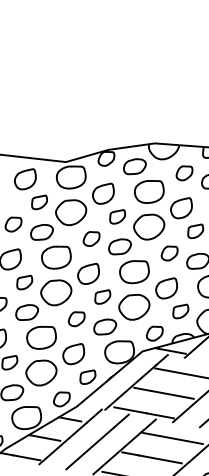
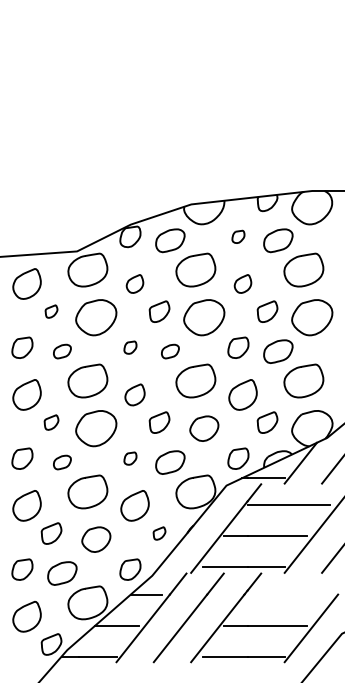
part: (184, 172) -> (238, 236), size x0.6
part: (103, 192) -> (134, 283), size x0.6
part: (39, 202) -> (51, 311), size x0.6
part: (181, 207) -> (242, 283), size x0.6
part: (42, 232) -> (62, 351), size x0.6
part: (91, 238) -> (130, 347), size x0.6
part: (120, 246) -> (170, 351), size x0.6
part: (88, 273) -> (134, 394), size x0.7
part: (24, 282) -> (51, 422), size x0.7
part: (134, 307) -> (204, 428), size x0.7
part: (27, 312) -> (62, 462), size x0.6
part: (76, 318) -> (130, 458), size x0.6
part: (41, 372) -> (96, 539), size x0.7
part: (87, 377) -> (159, 533), size x0.6
line: (172, 438) -> (288, 594), removed

